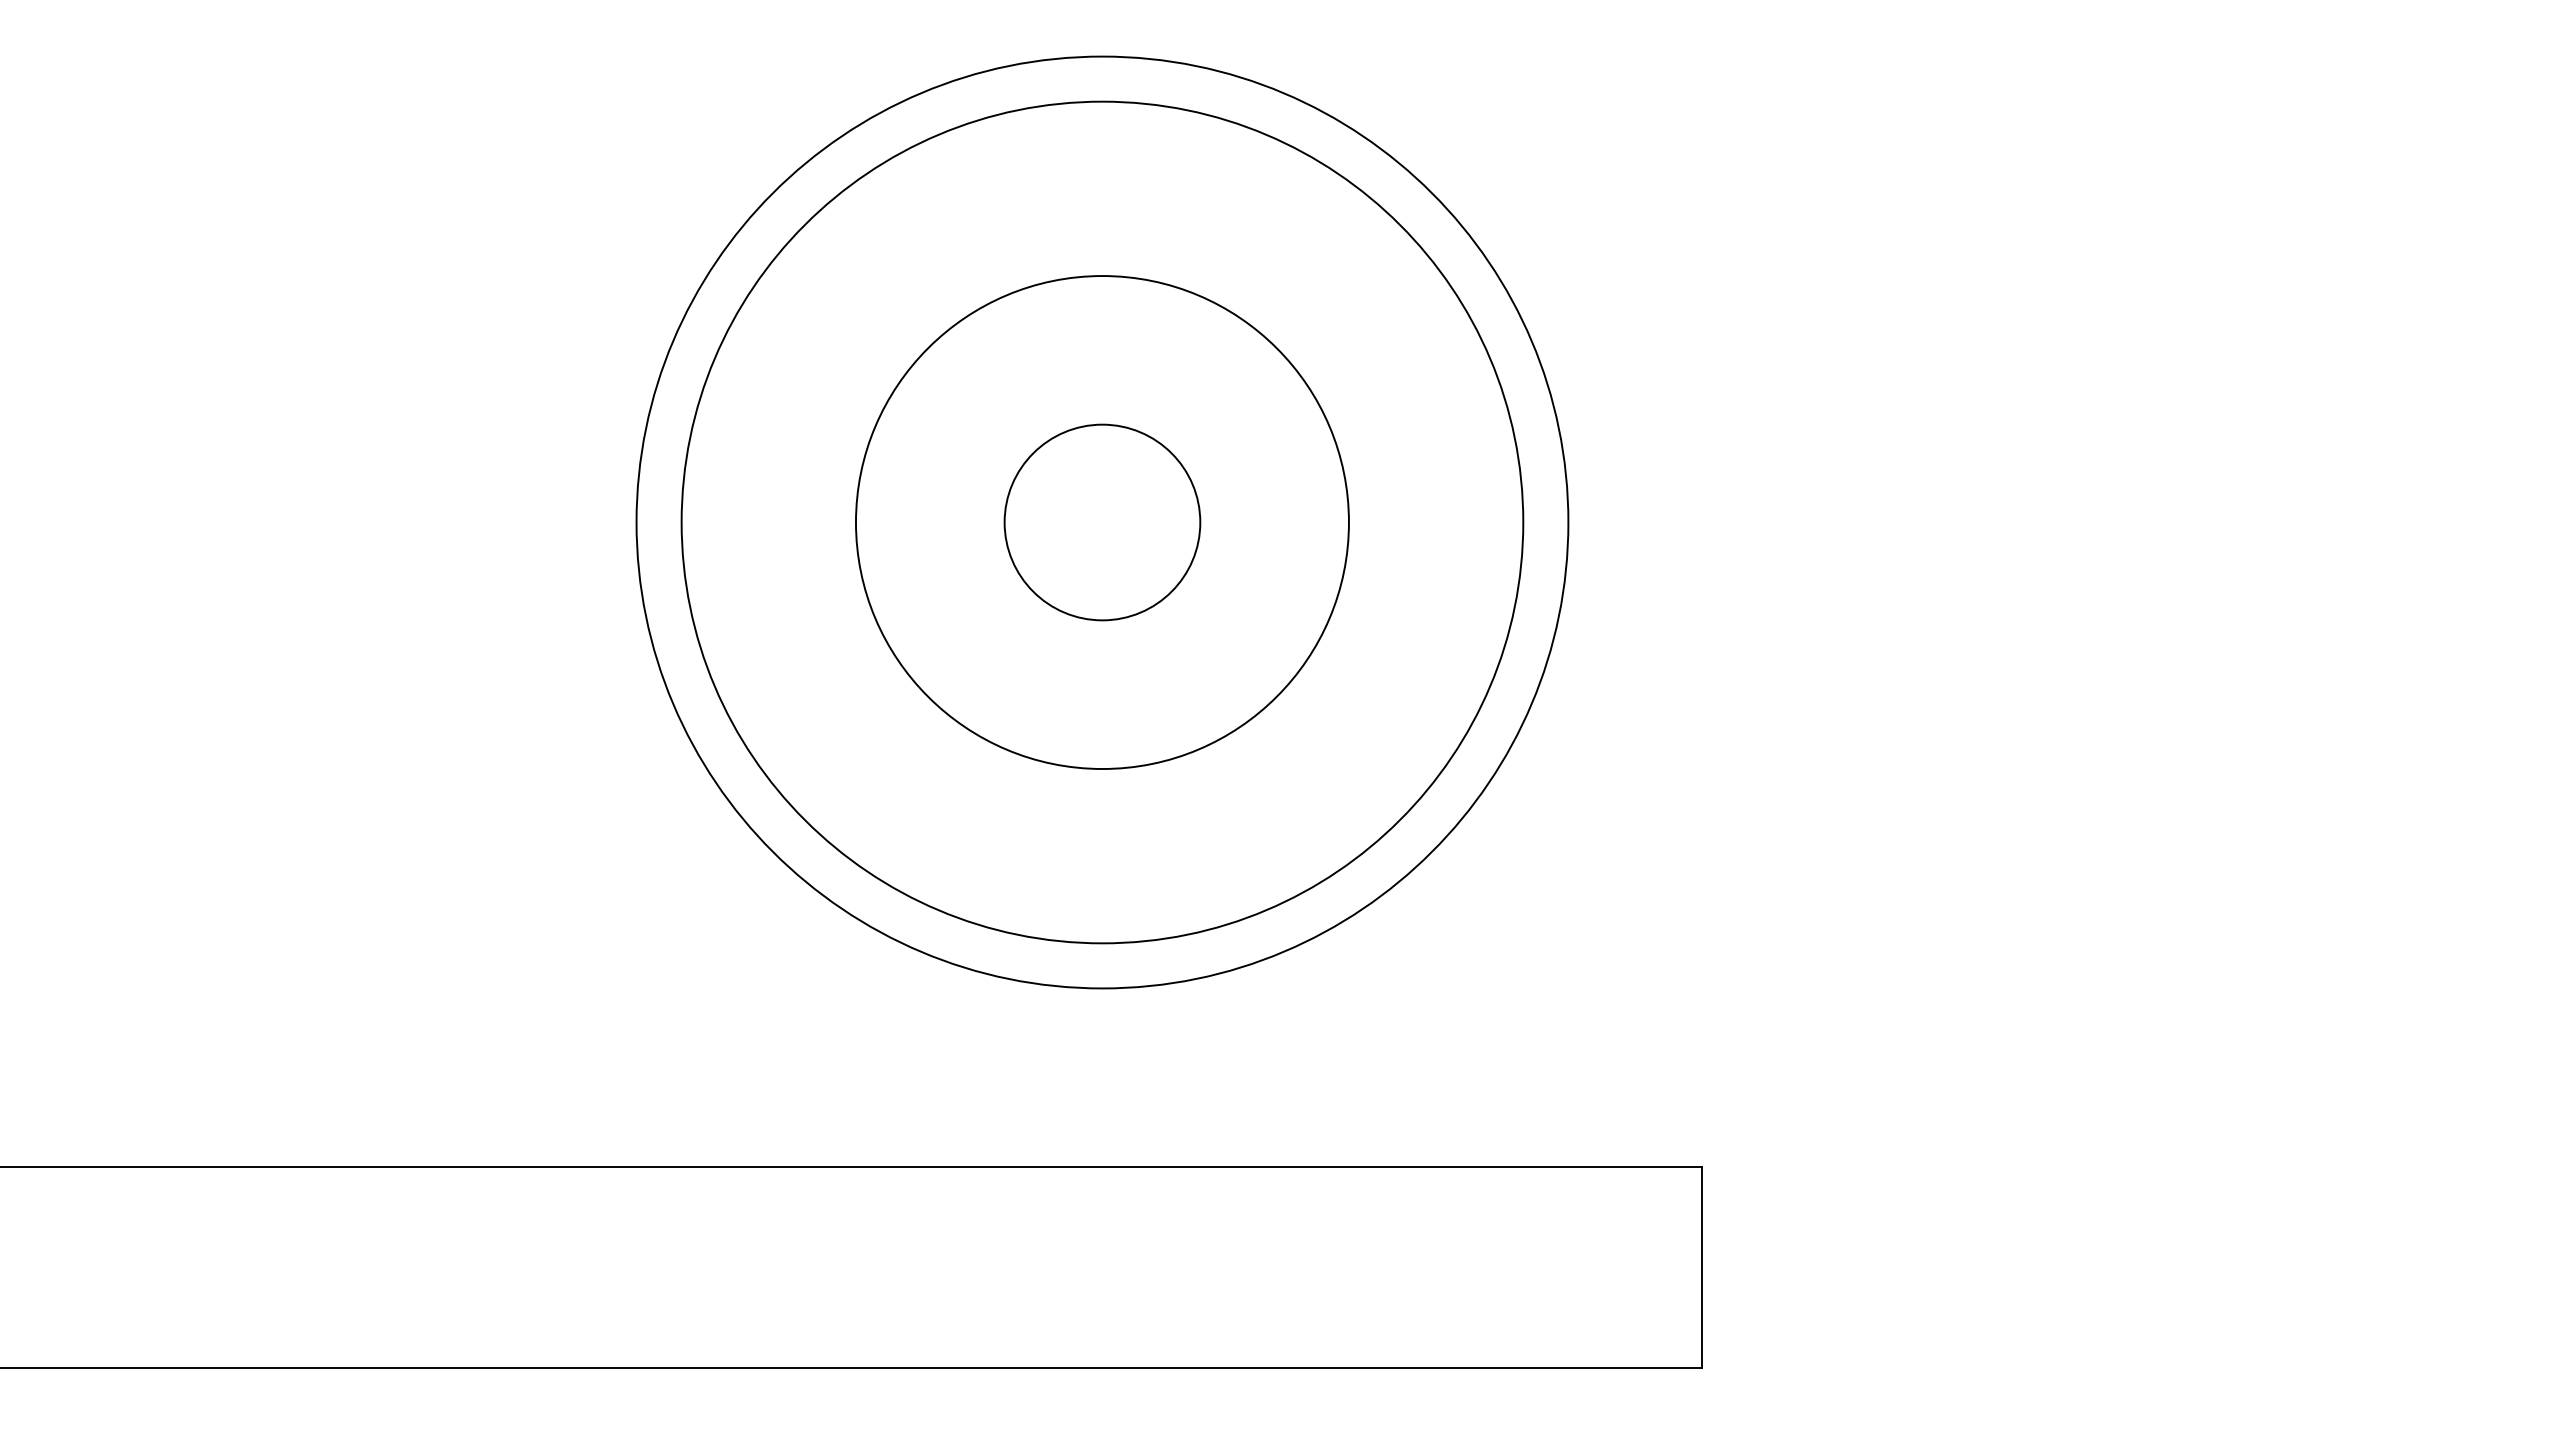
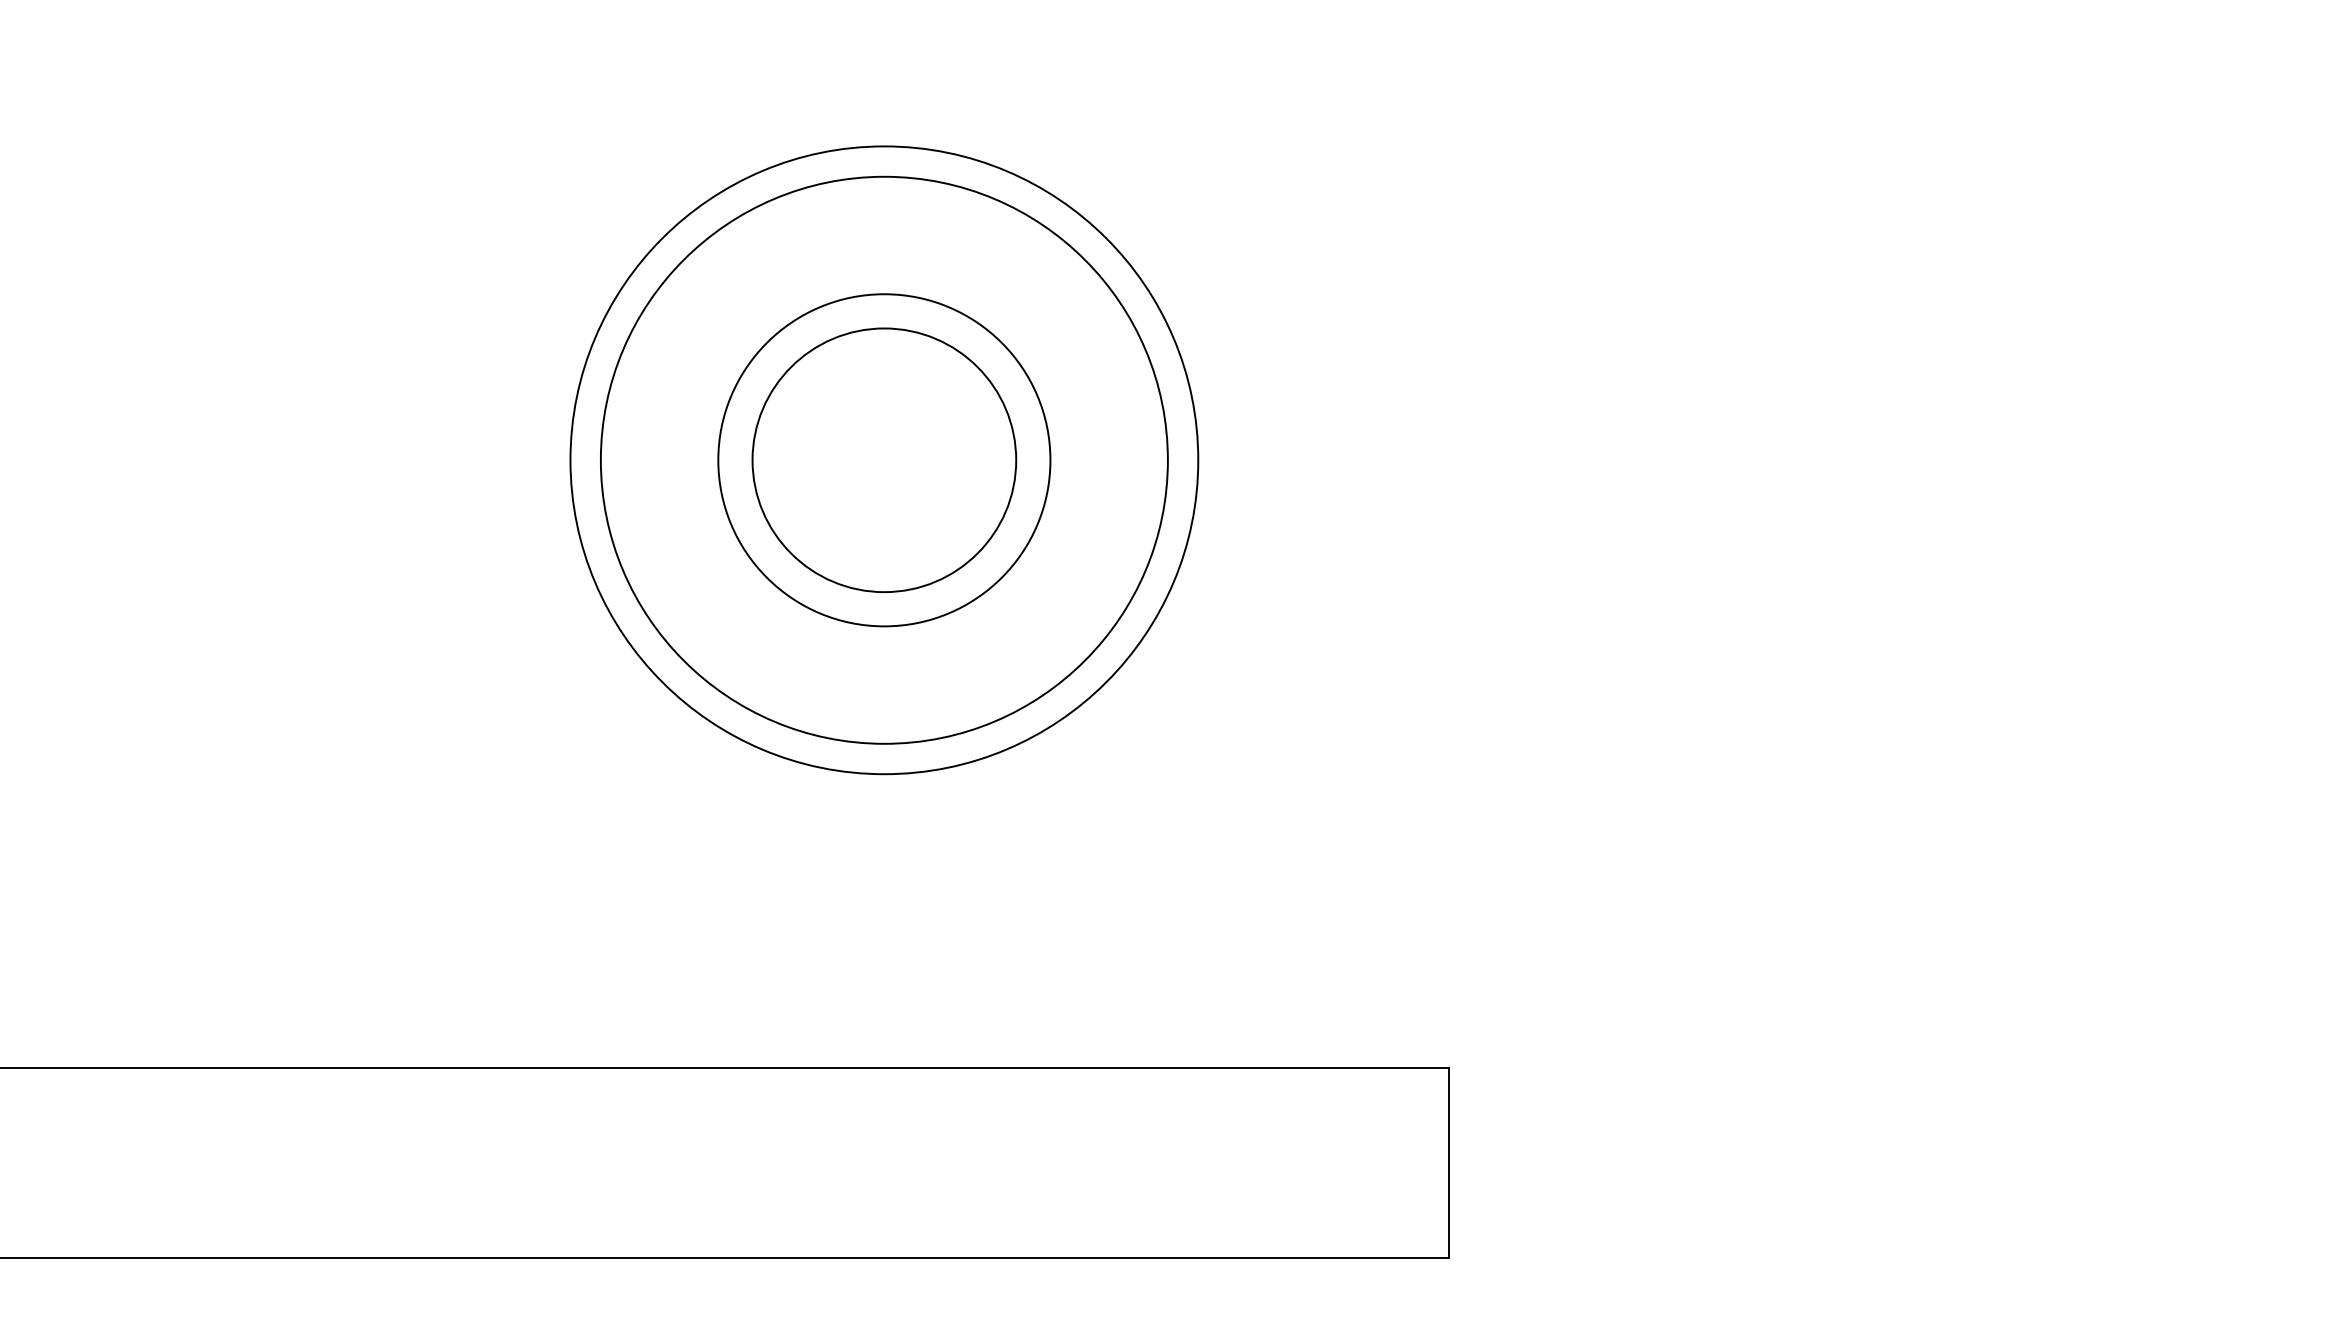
circle: (1102, 522) -> (884, 460), size x0.71
circle: (1102, 522) -> (884, 460), size x0.71
circle: (1102, 522) -> (884, 460), size x0.71
circle: (1102, 522) -> (884, 460), size x1.43

